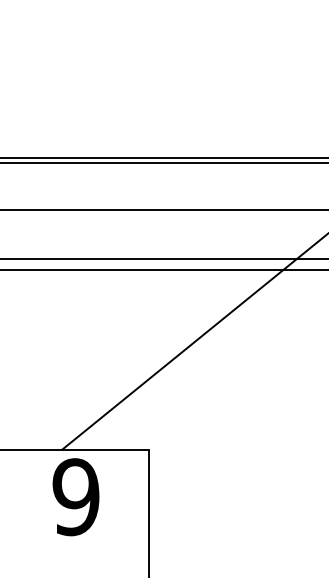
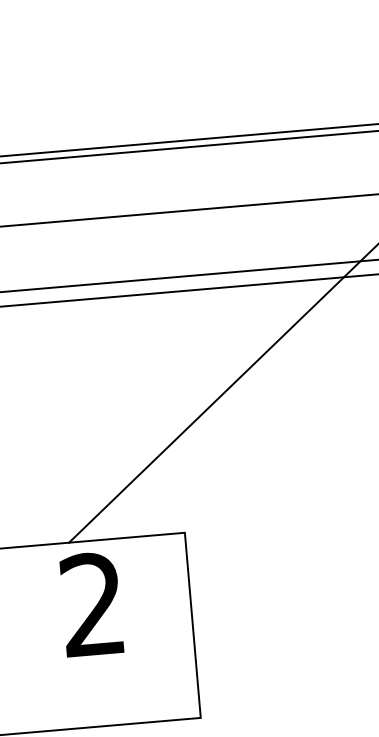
text: (75, 497) -> (91, 605), 9 -> 2

